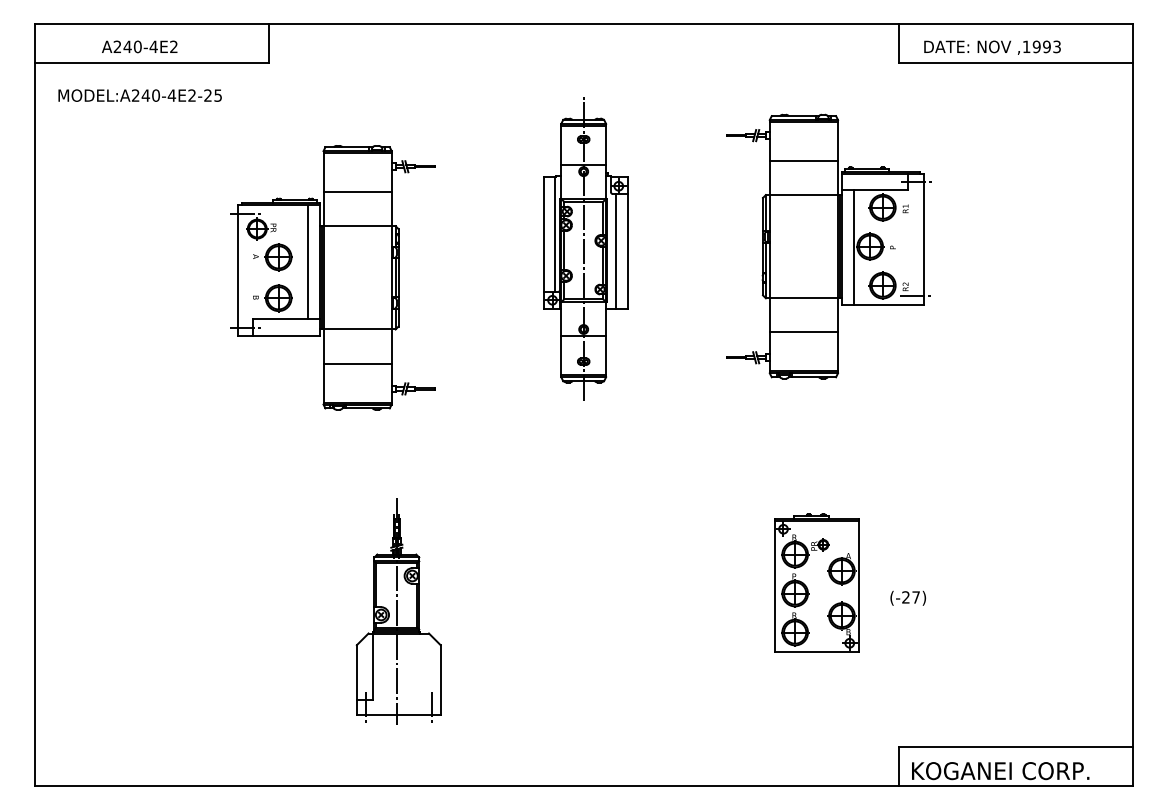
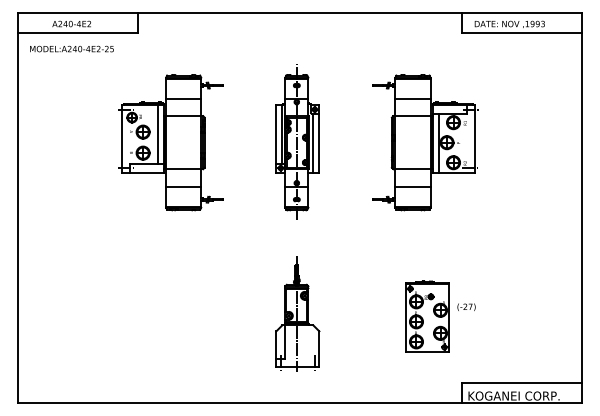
part: (828, 246) -> (425, 142), moved
part: (584, 248) -> (297, 141), moved
part: (816, 583) -> (427, 316), moved
part: (398, 610) -> (297, 313), moved

